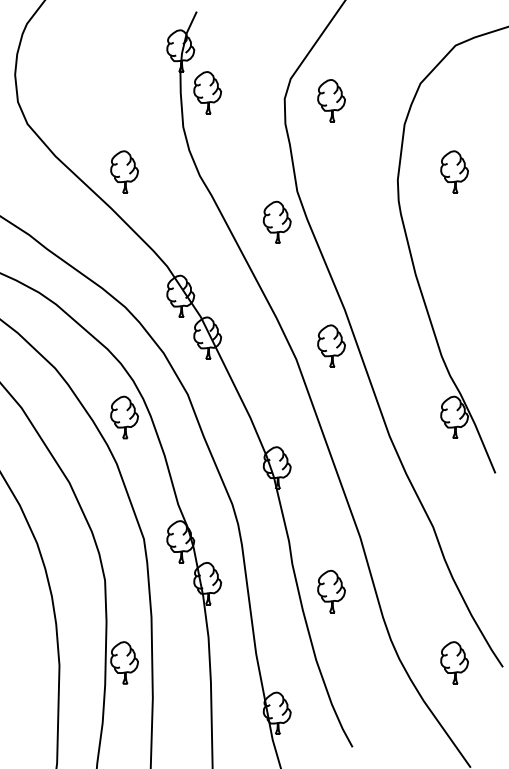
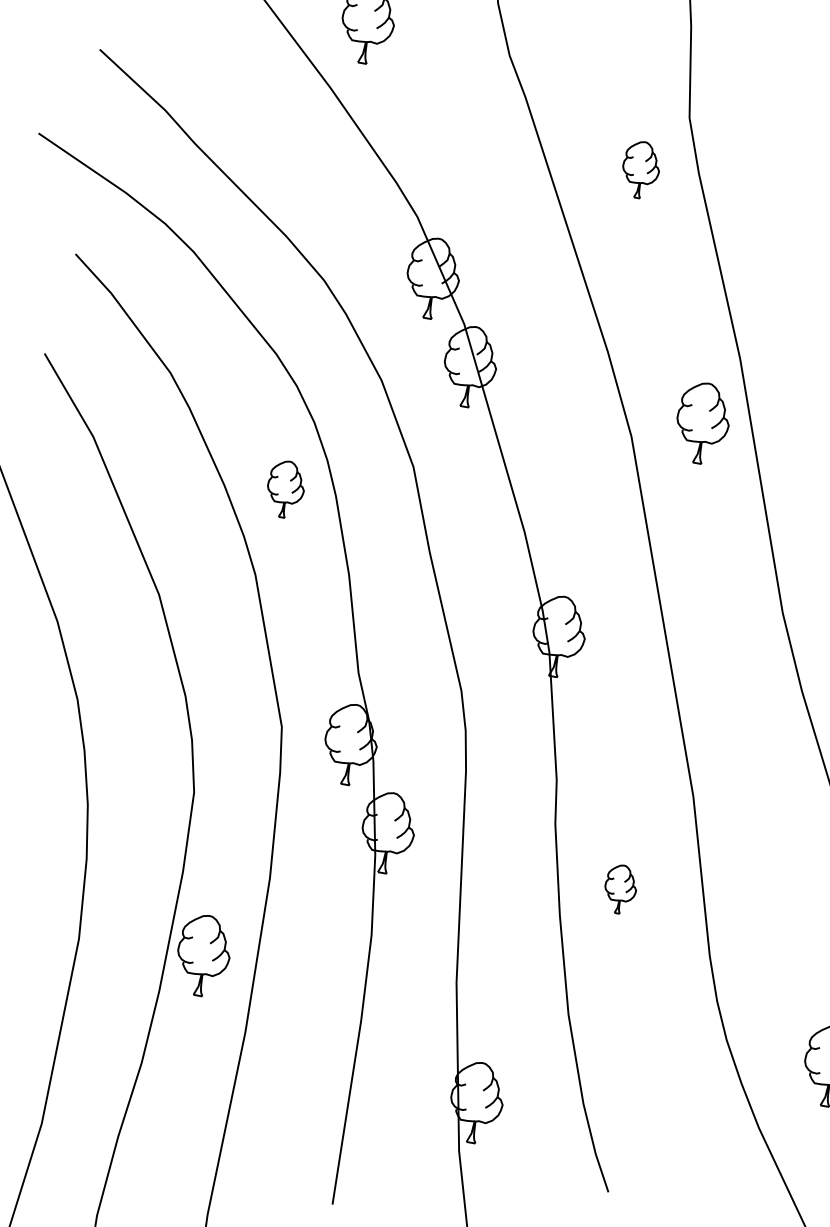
part: (276, 221) -> (639, 168), size x0.7
part: (124, 417) -> (285, 489), size x0.7
part: (331, 591) -> (620, 889), size x0.6

